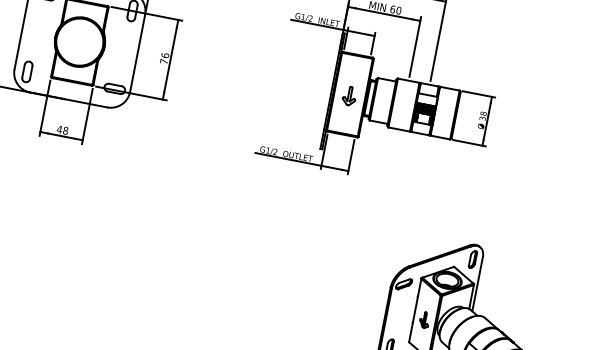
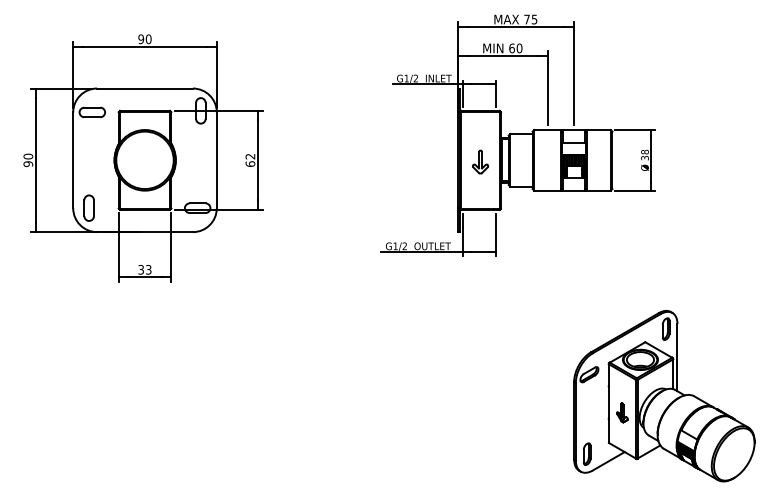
text: (164, 57) -> (250, 159), 76 -> 62
text: (62, 129) -> (144, 269), 48 -> 33

